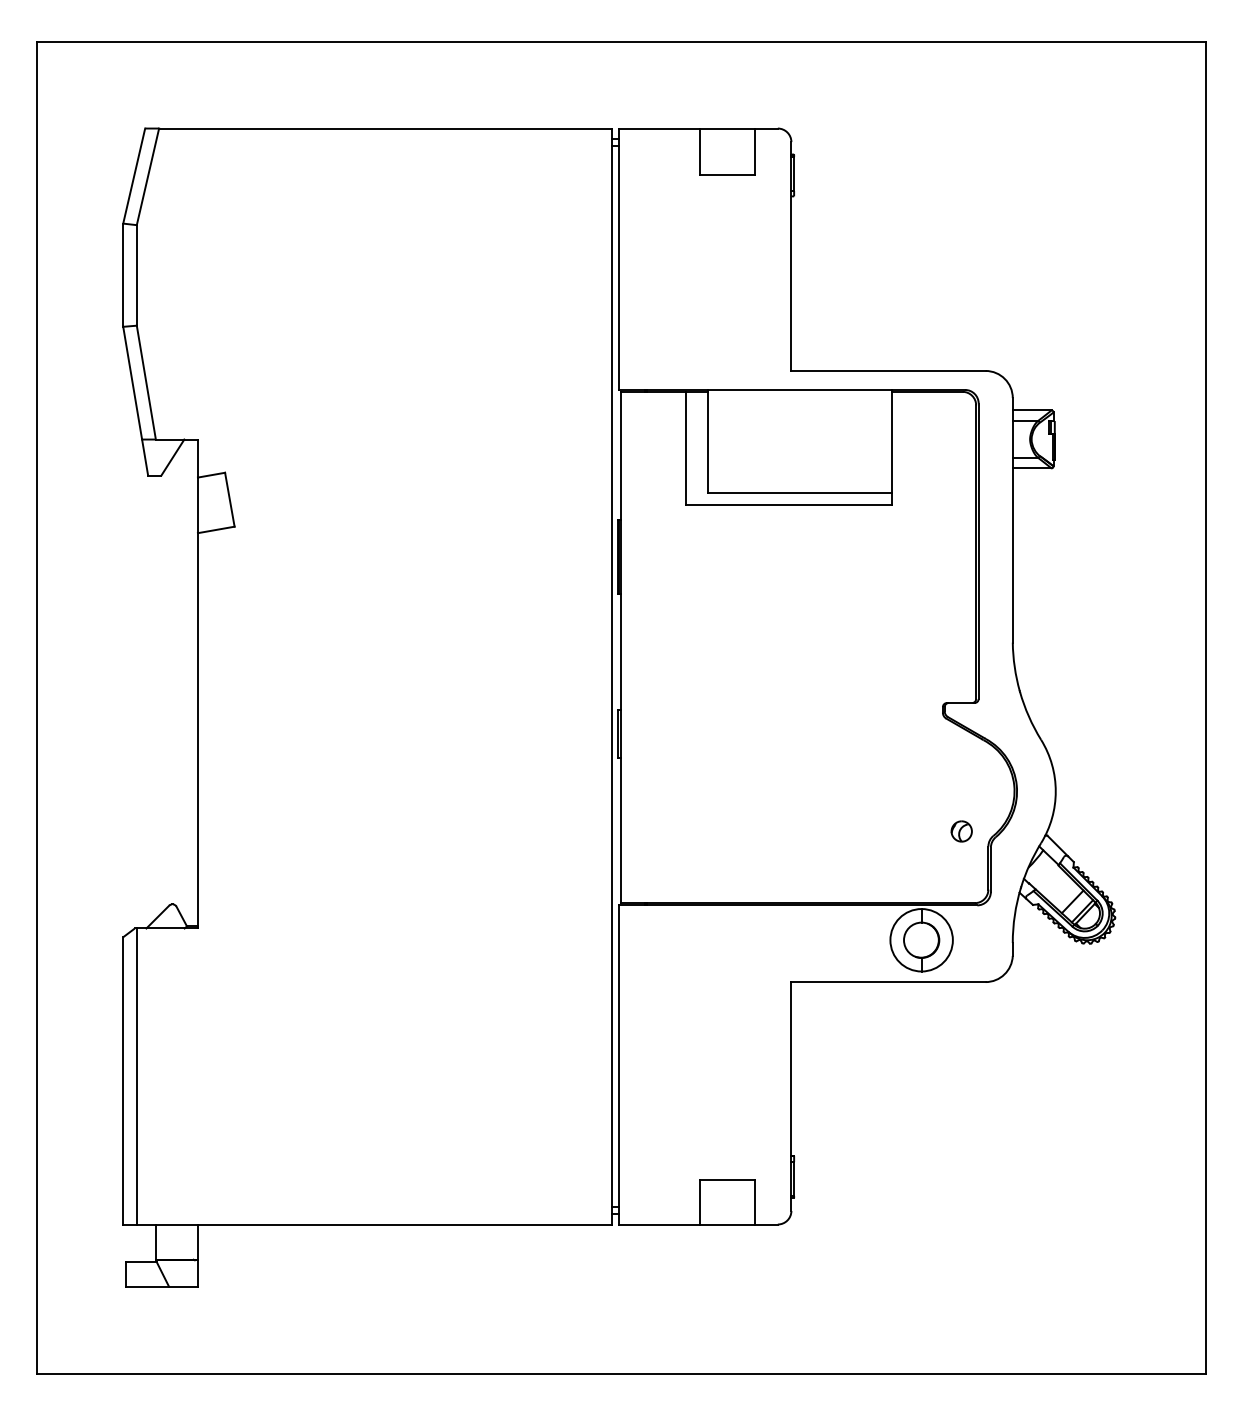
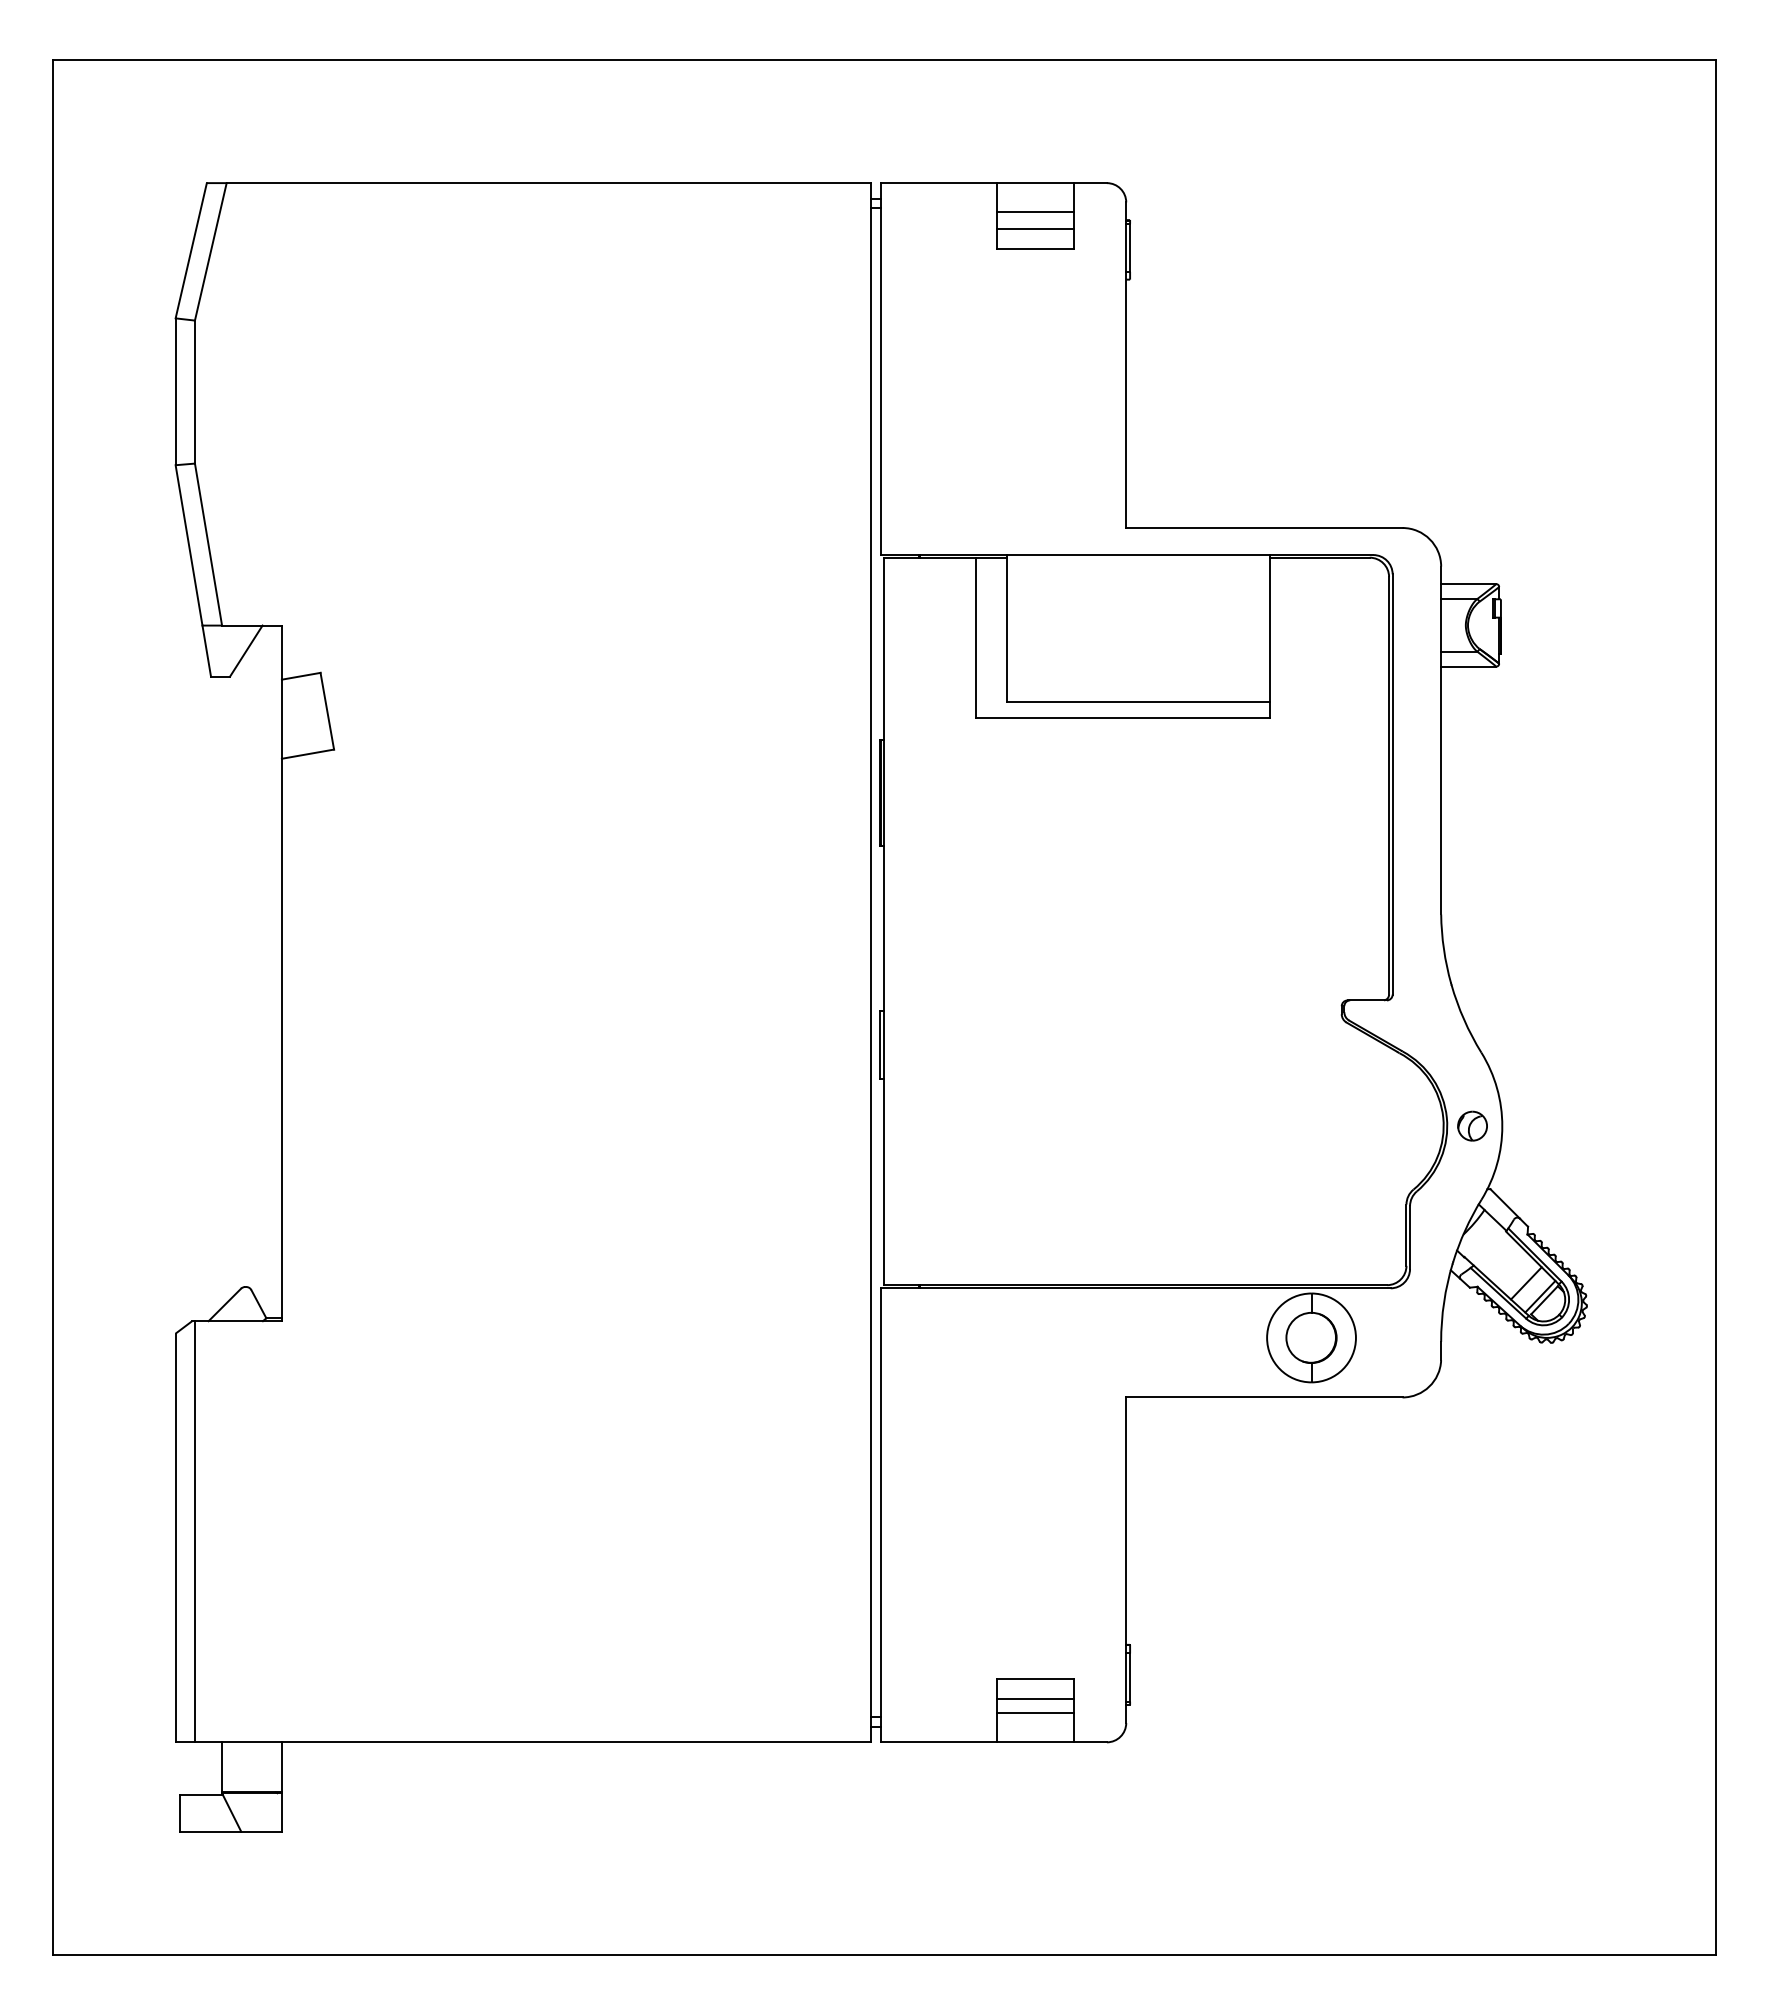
line: (727, 149) -> (1035, 212), added
line: (727, 160) -> (1035, 228), added
part: (961, 831) -> (1472, 1125), moved
line: (727, 1193) -> (1035, 1698), added
line: (727, 1204) -> (1035, 1713), added

